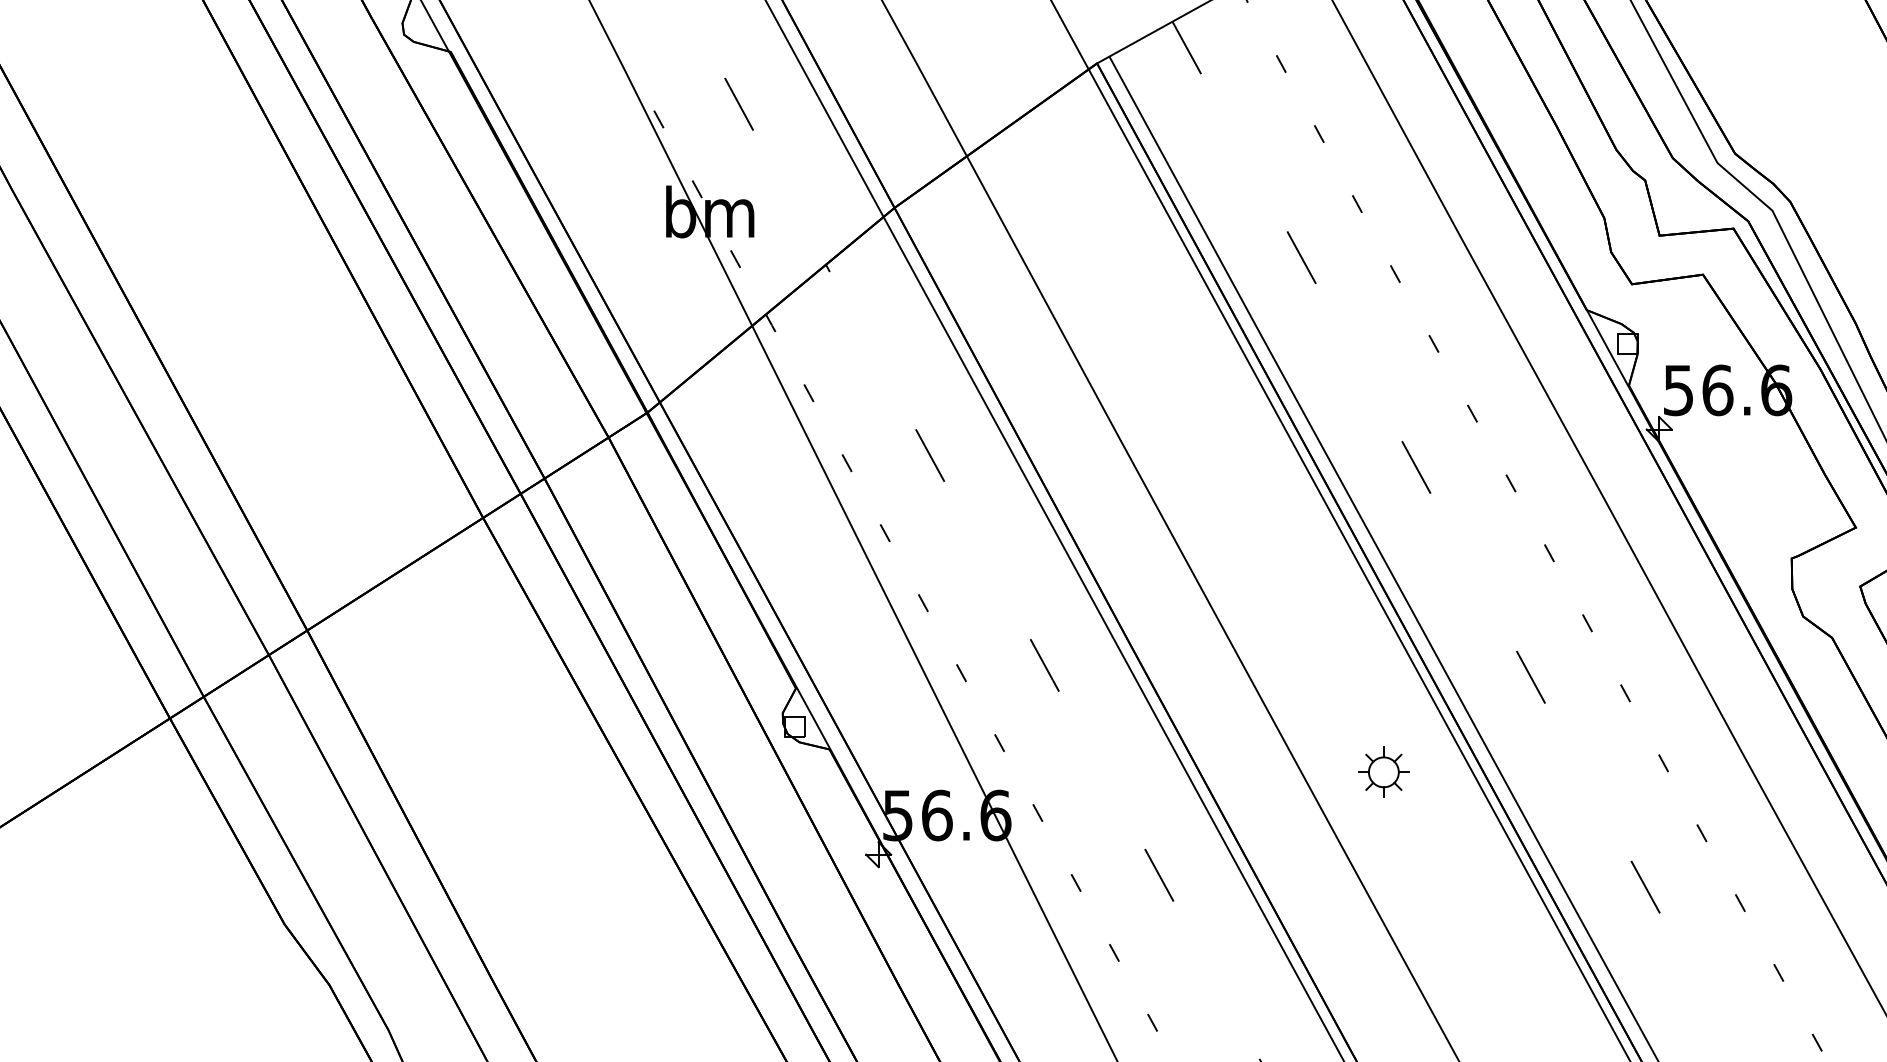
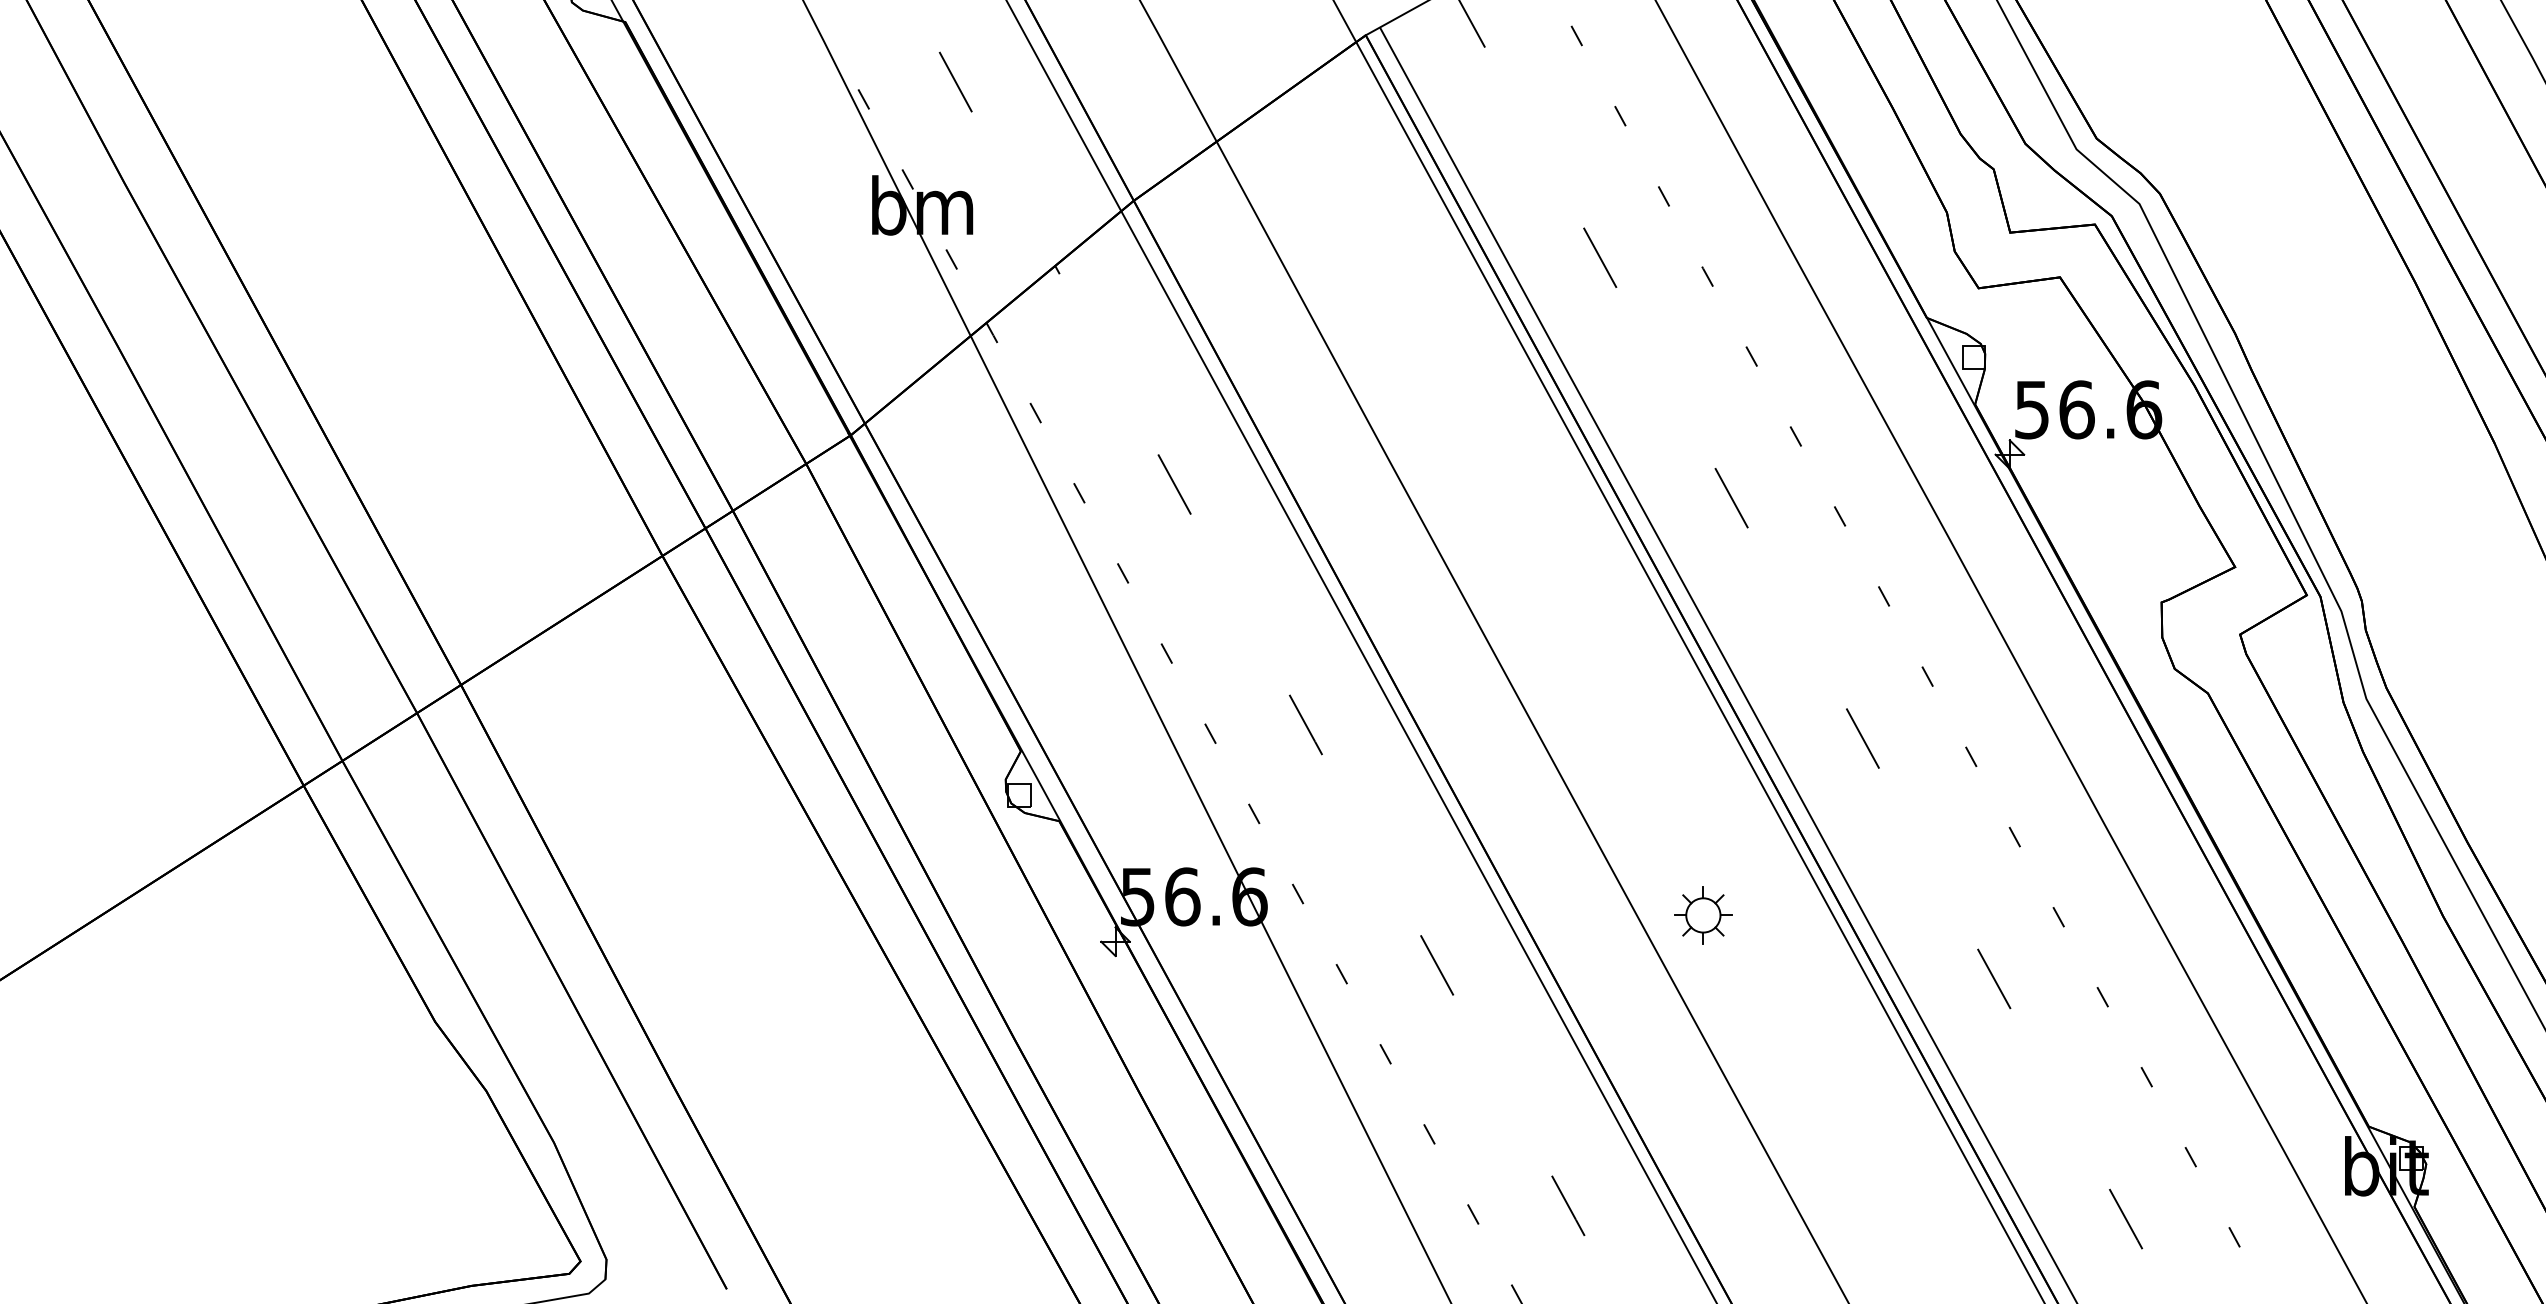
part: (1383, 772) -> (1703, 915), moved

